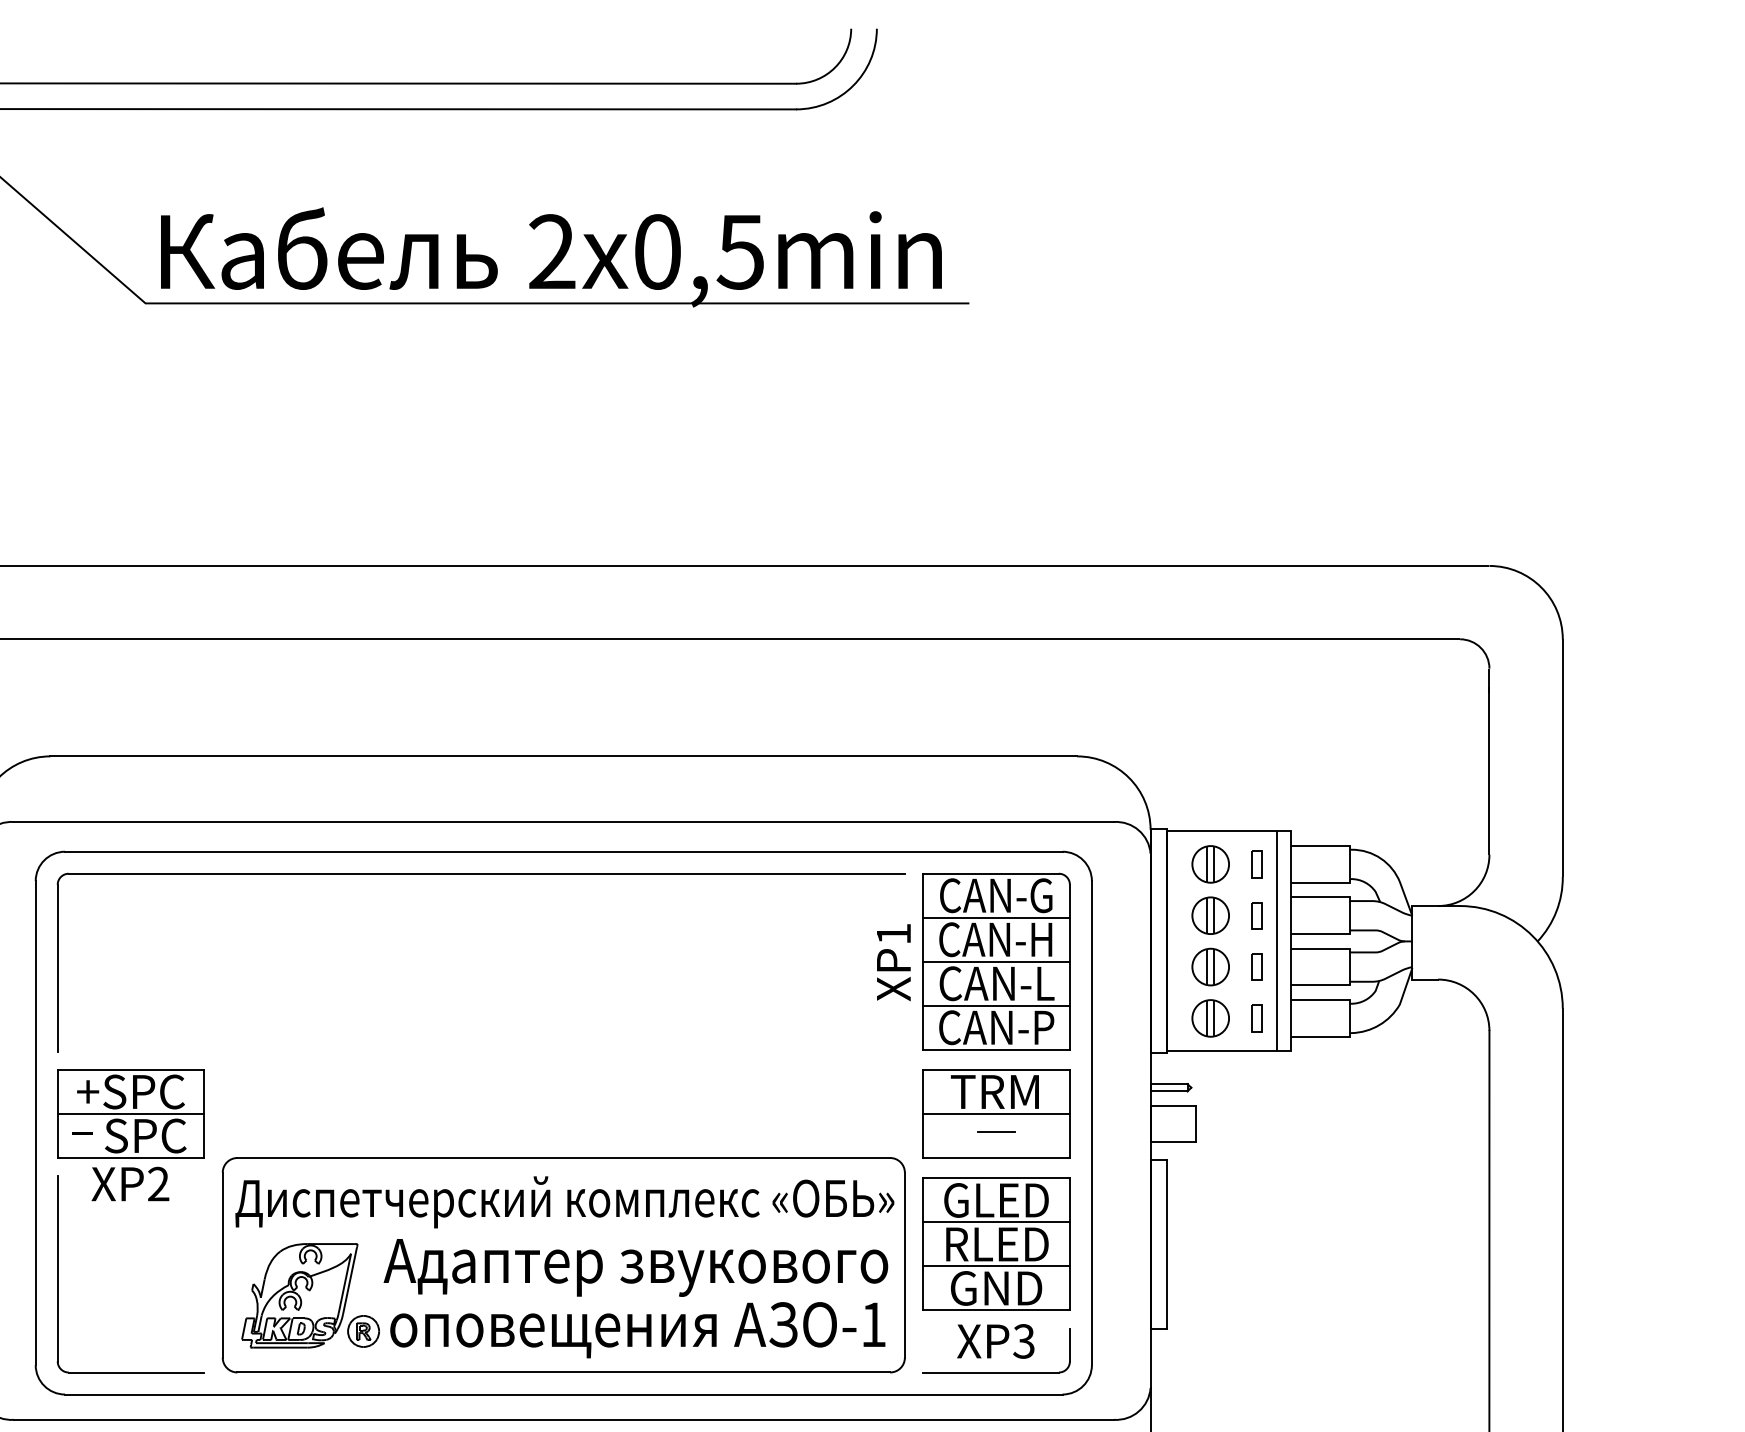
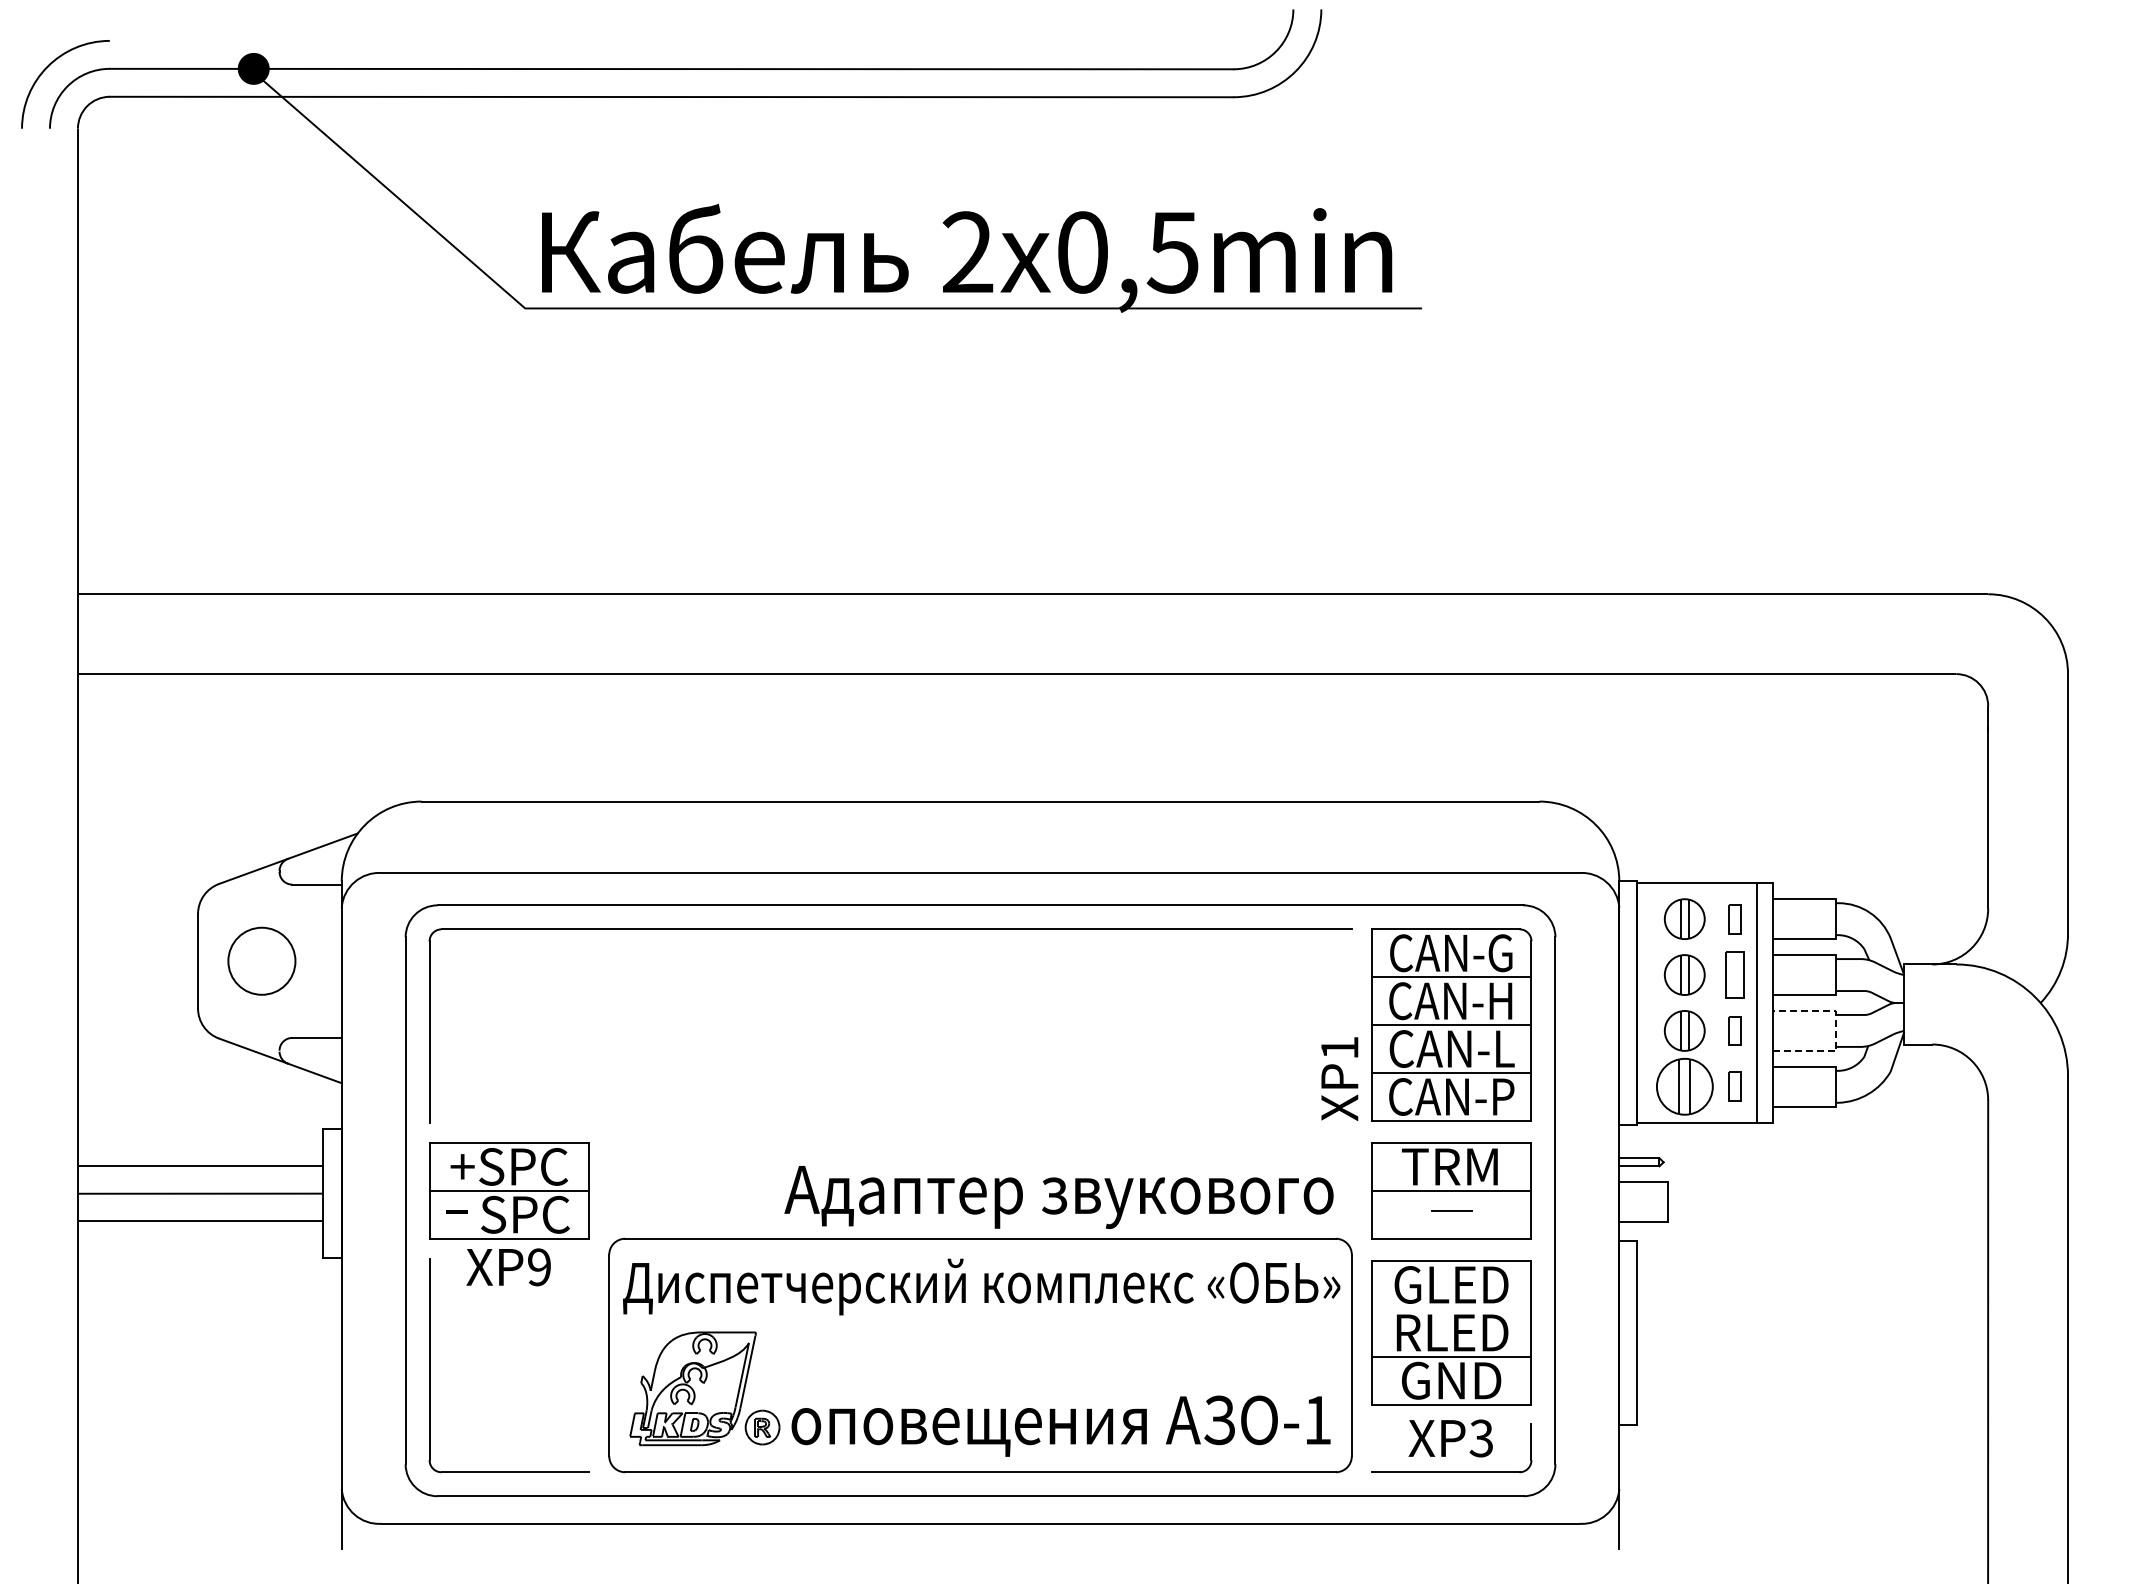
part: (1256, 915) -> (1734, 974), size x1.6
text: (893, 962) -> (1339, 1078), moved
line: (1350, 966) -> (1836, 1030), solid -> dashed
part: (1210, 1018) -> (1684, 1086), size x1.4
text: (158, 1184) -> (539, 1267), XP2 -> XP9
line: (996, 1222) -> (1451, 1308), removed
text: (635, 1267) -> (1058, 1197), moved

